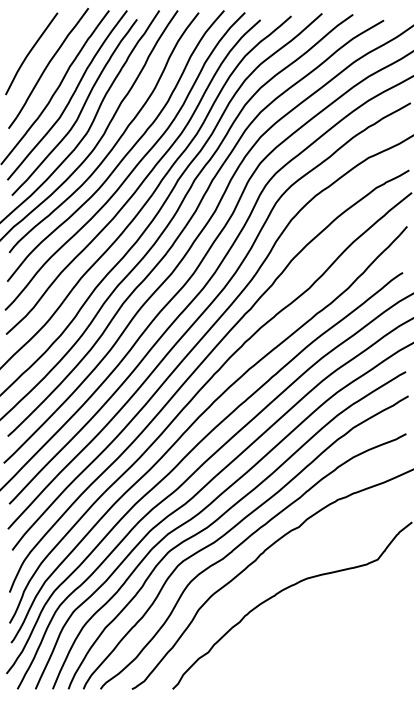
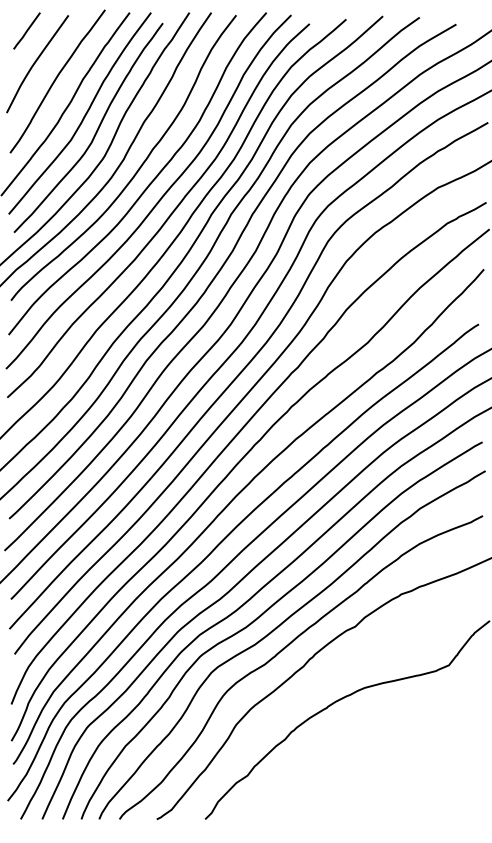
line: (22, 25) -> (26, 30), added

